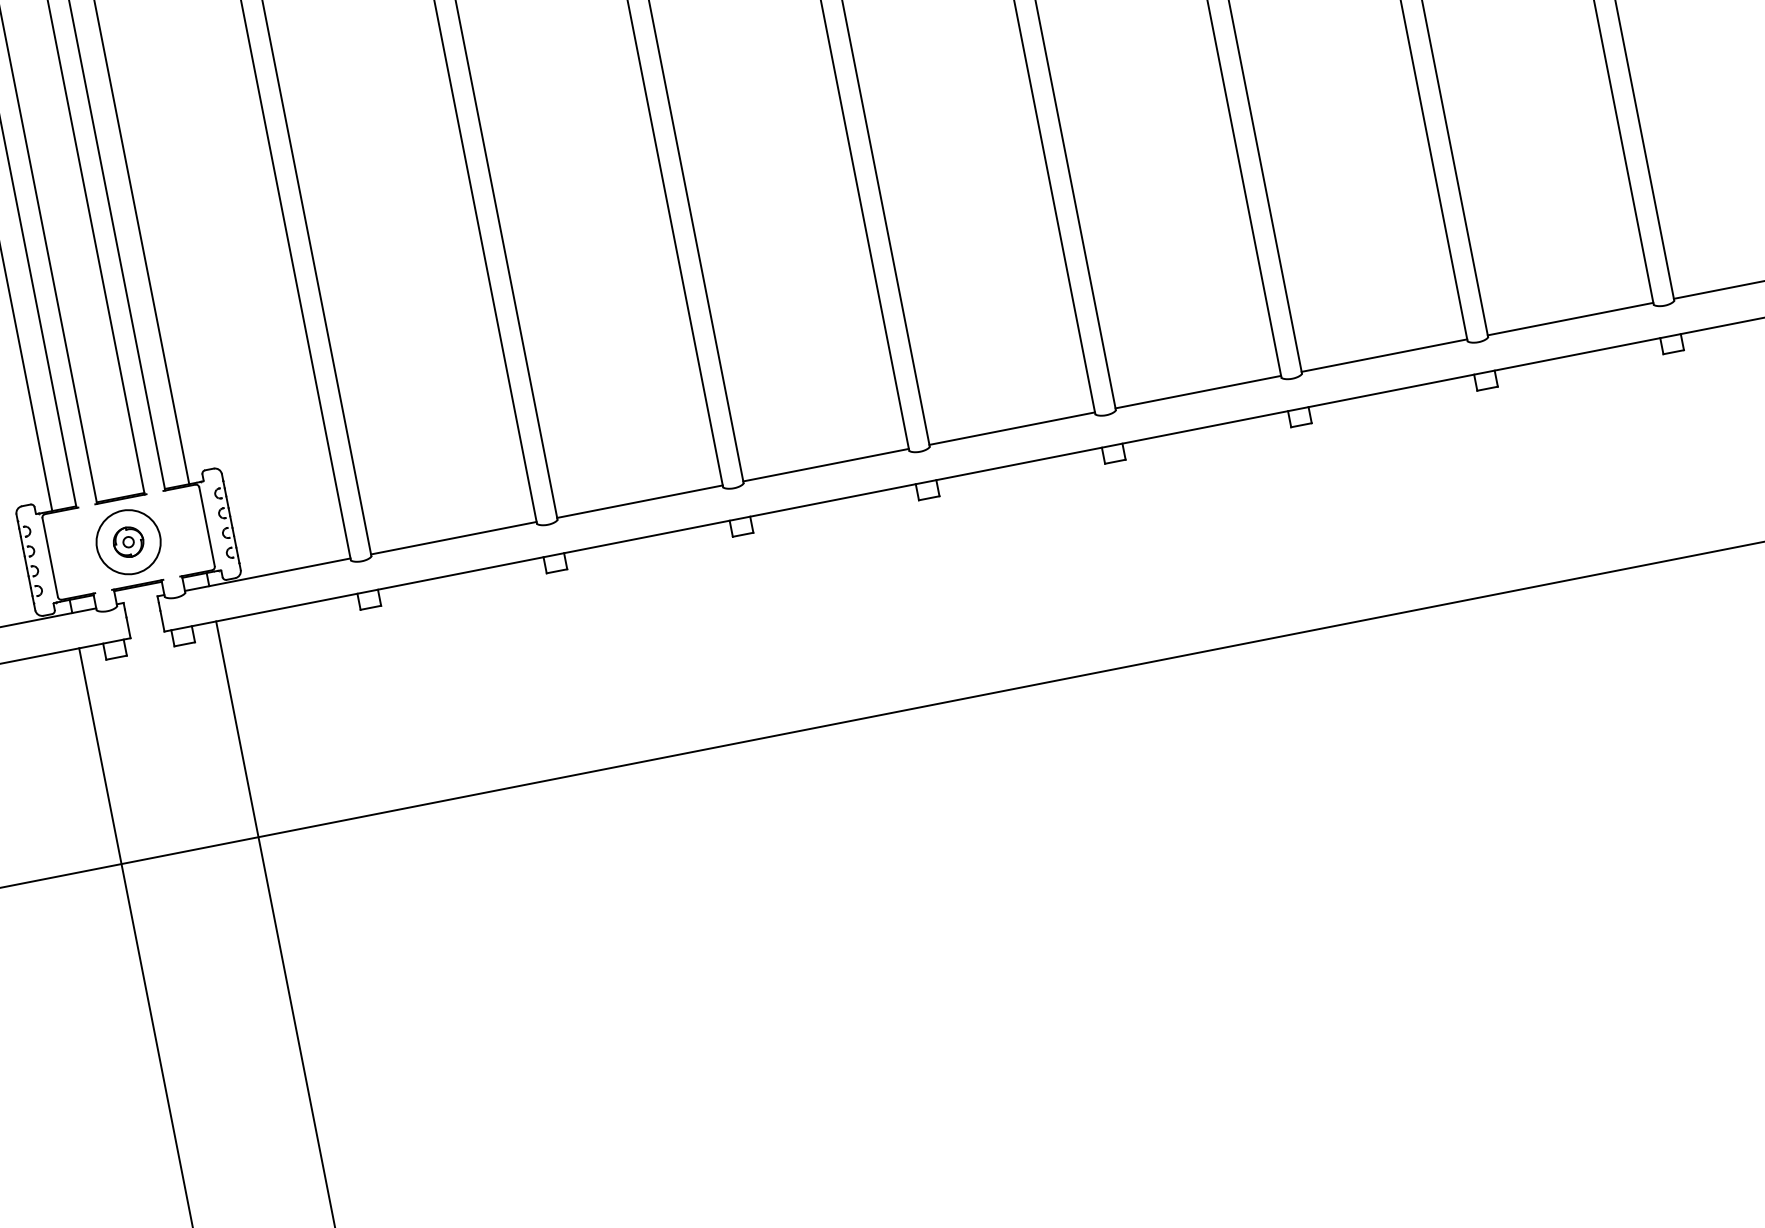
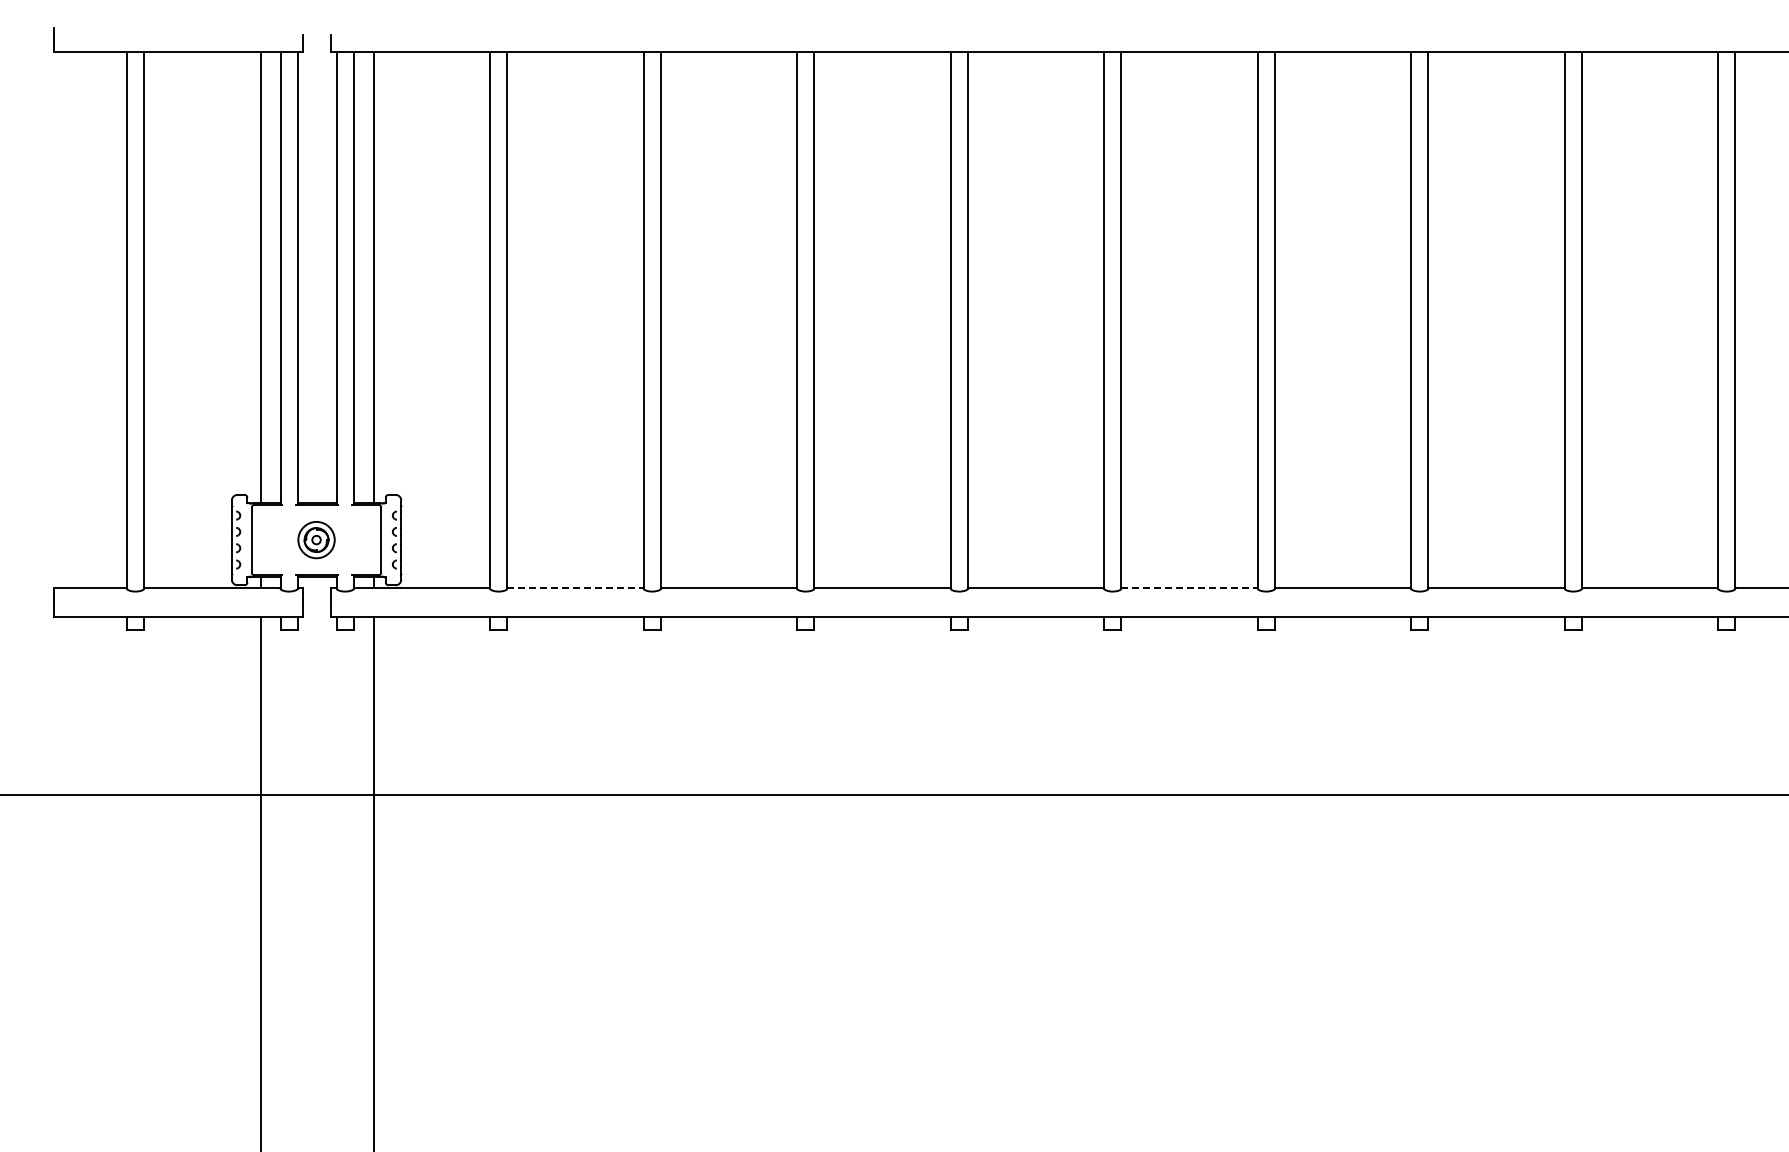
line: (1199, 391) -> (1190, 587), solid -> dashed
line: (455, 537) -> (576, 587), solid -> dashed
circle: (128, 542) -> (316, 540), size x0.7

